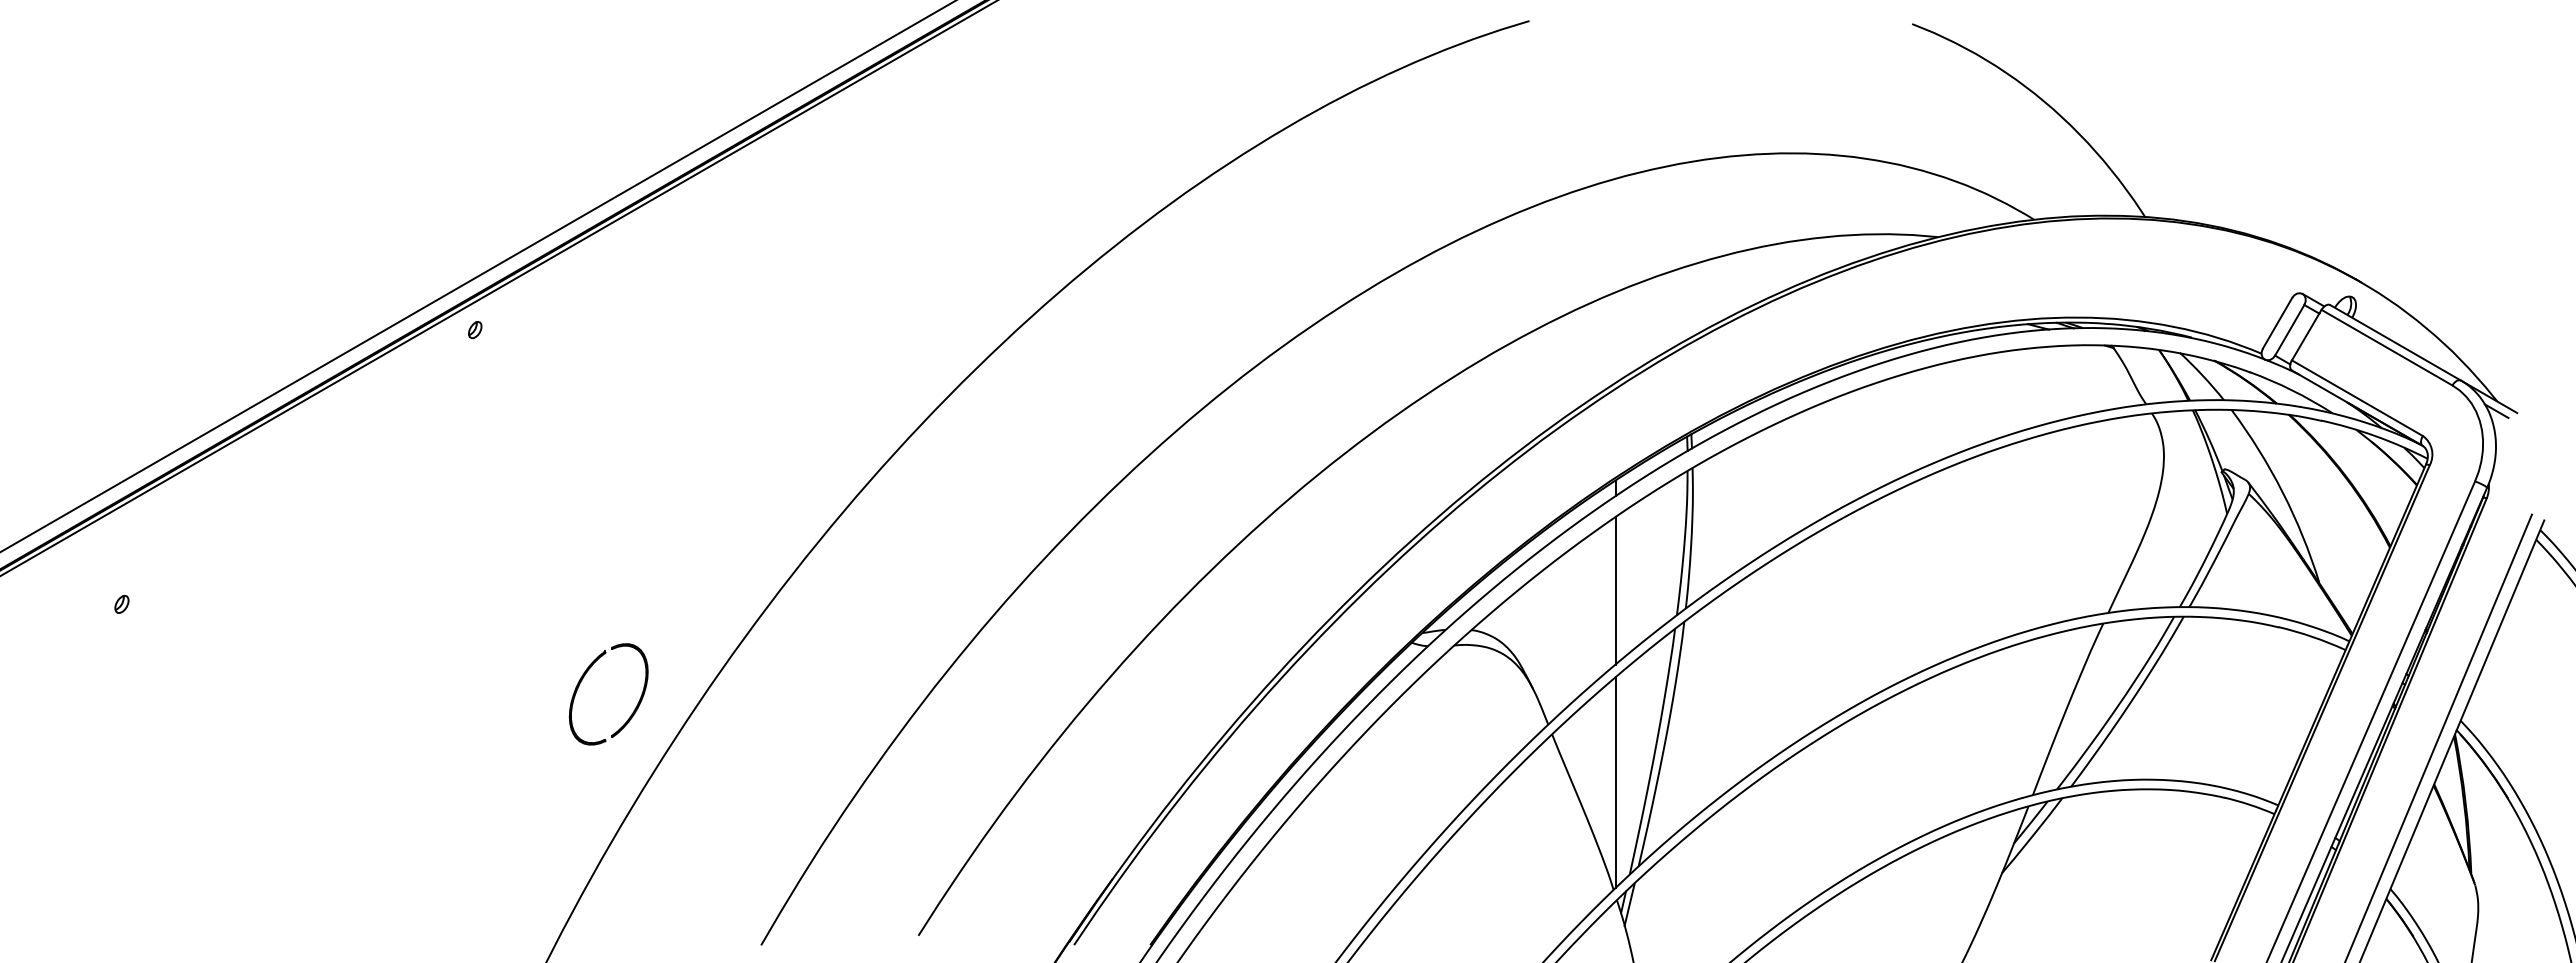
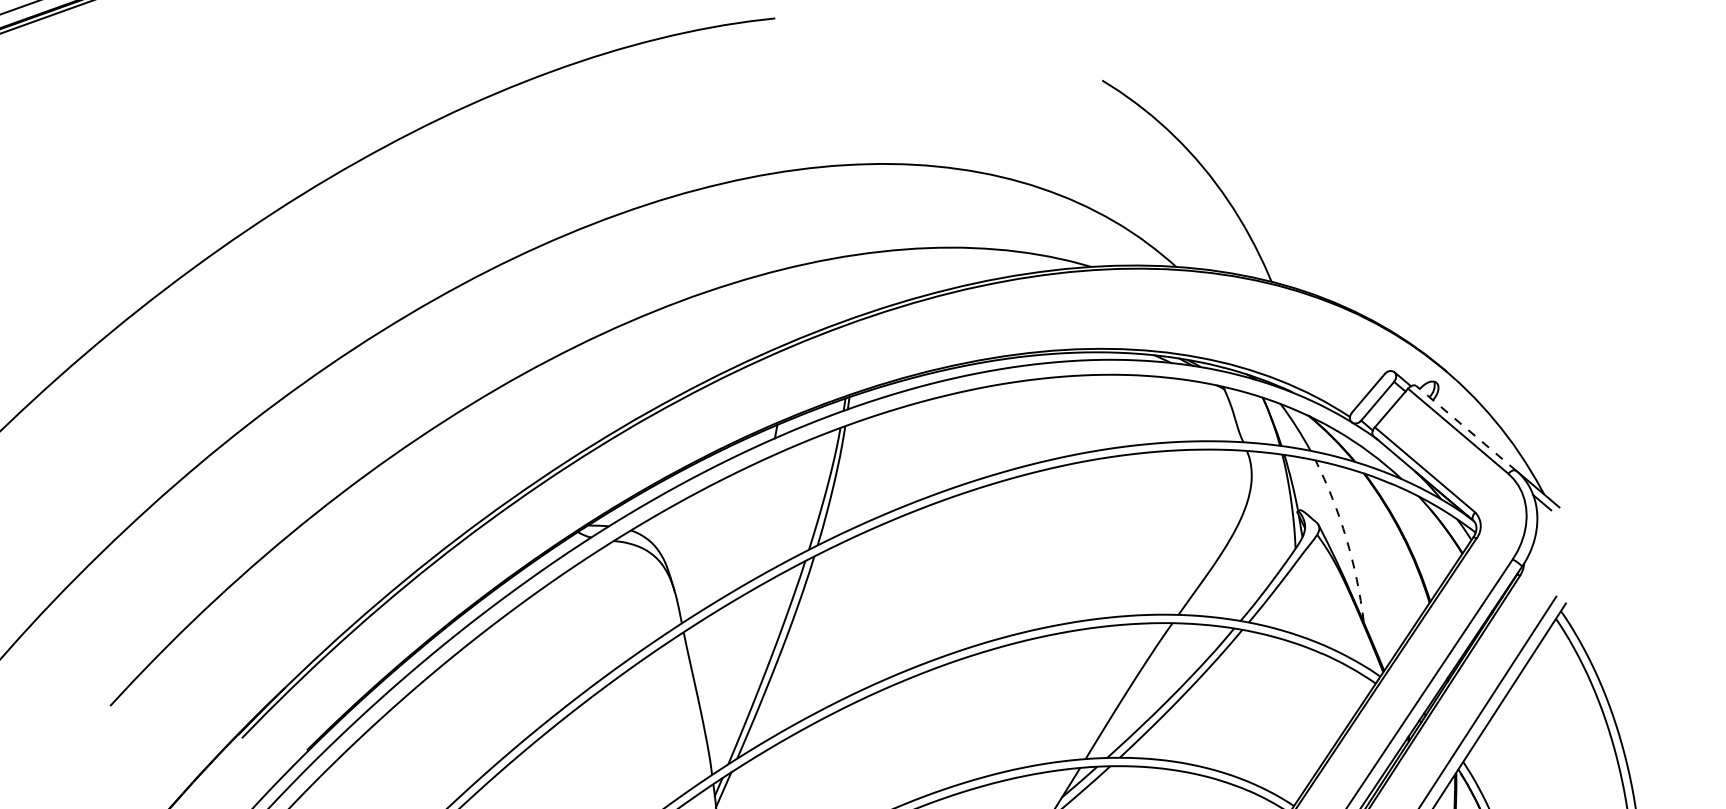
line: (2395, 342) -> (1466, 428), solid -> dashed
arc: (2282, 492) -> (1346, 538), solid -> dashed
line: (1615, 590) -> (760, 519), removed
line: (1615, 782) -> (730, 683), removed

